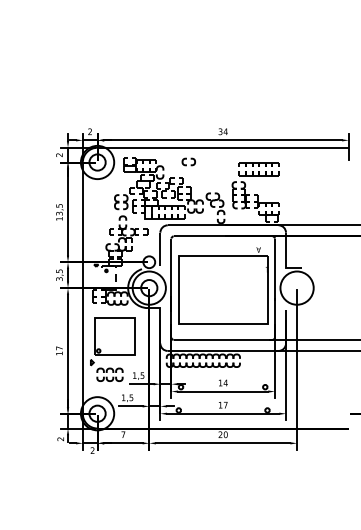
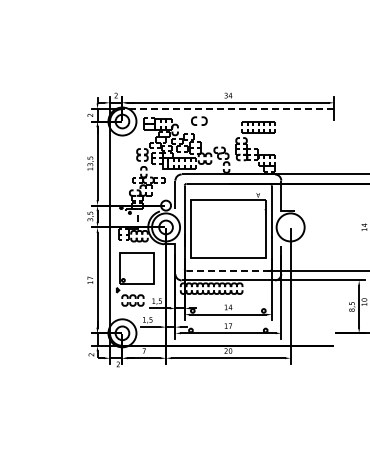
line: (223, 148) -> (228, 109), solid -> dashed
part: (188, 161) -> (199, 120), size x1.4
line: (223, 340) -> (228, 271), solid -> dashed

